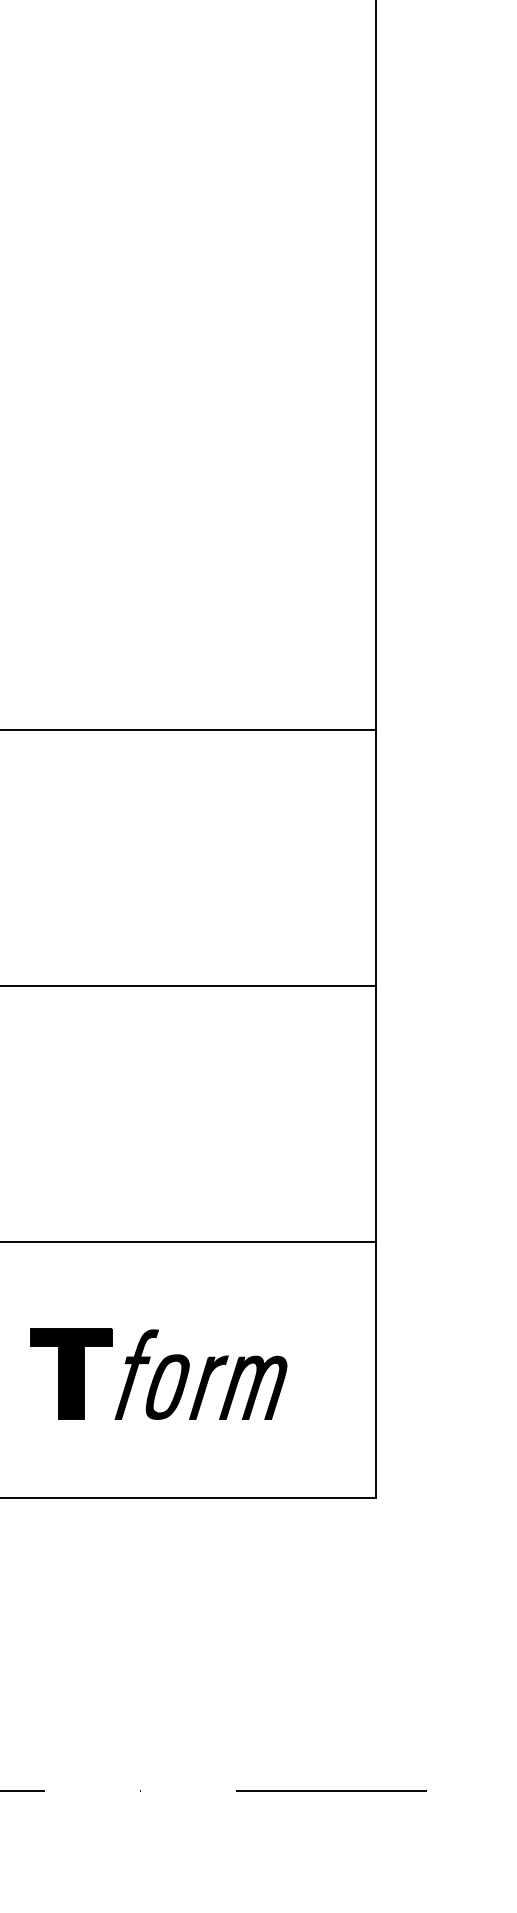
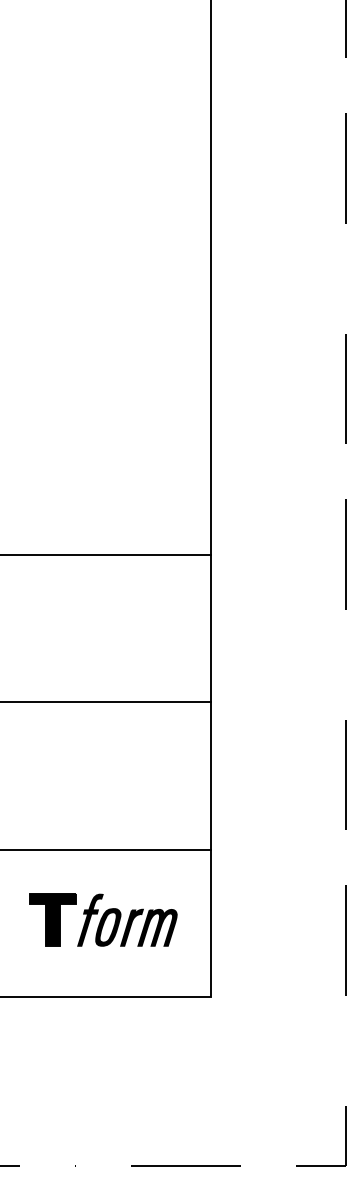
part: (159, 1373) -> (103, 919), moved

